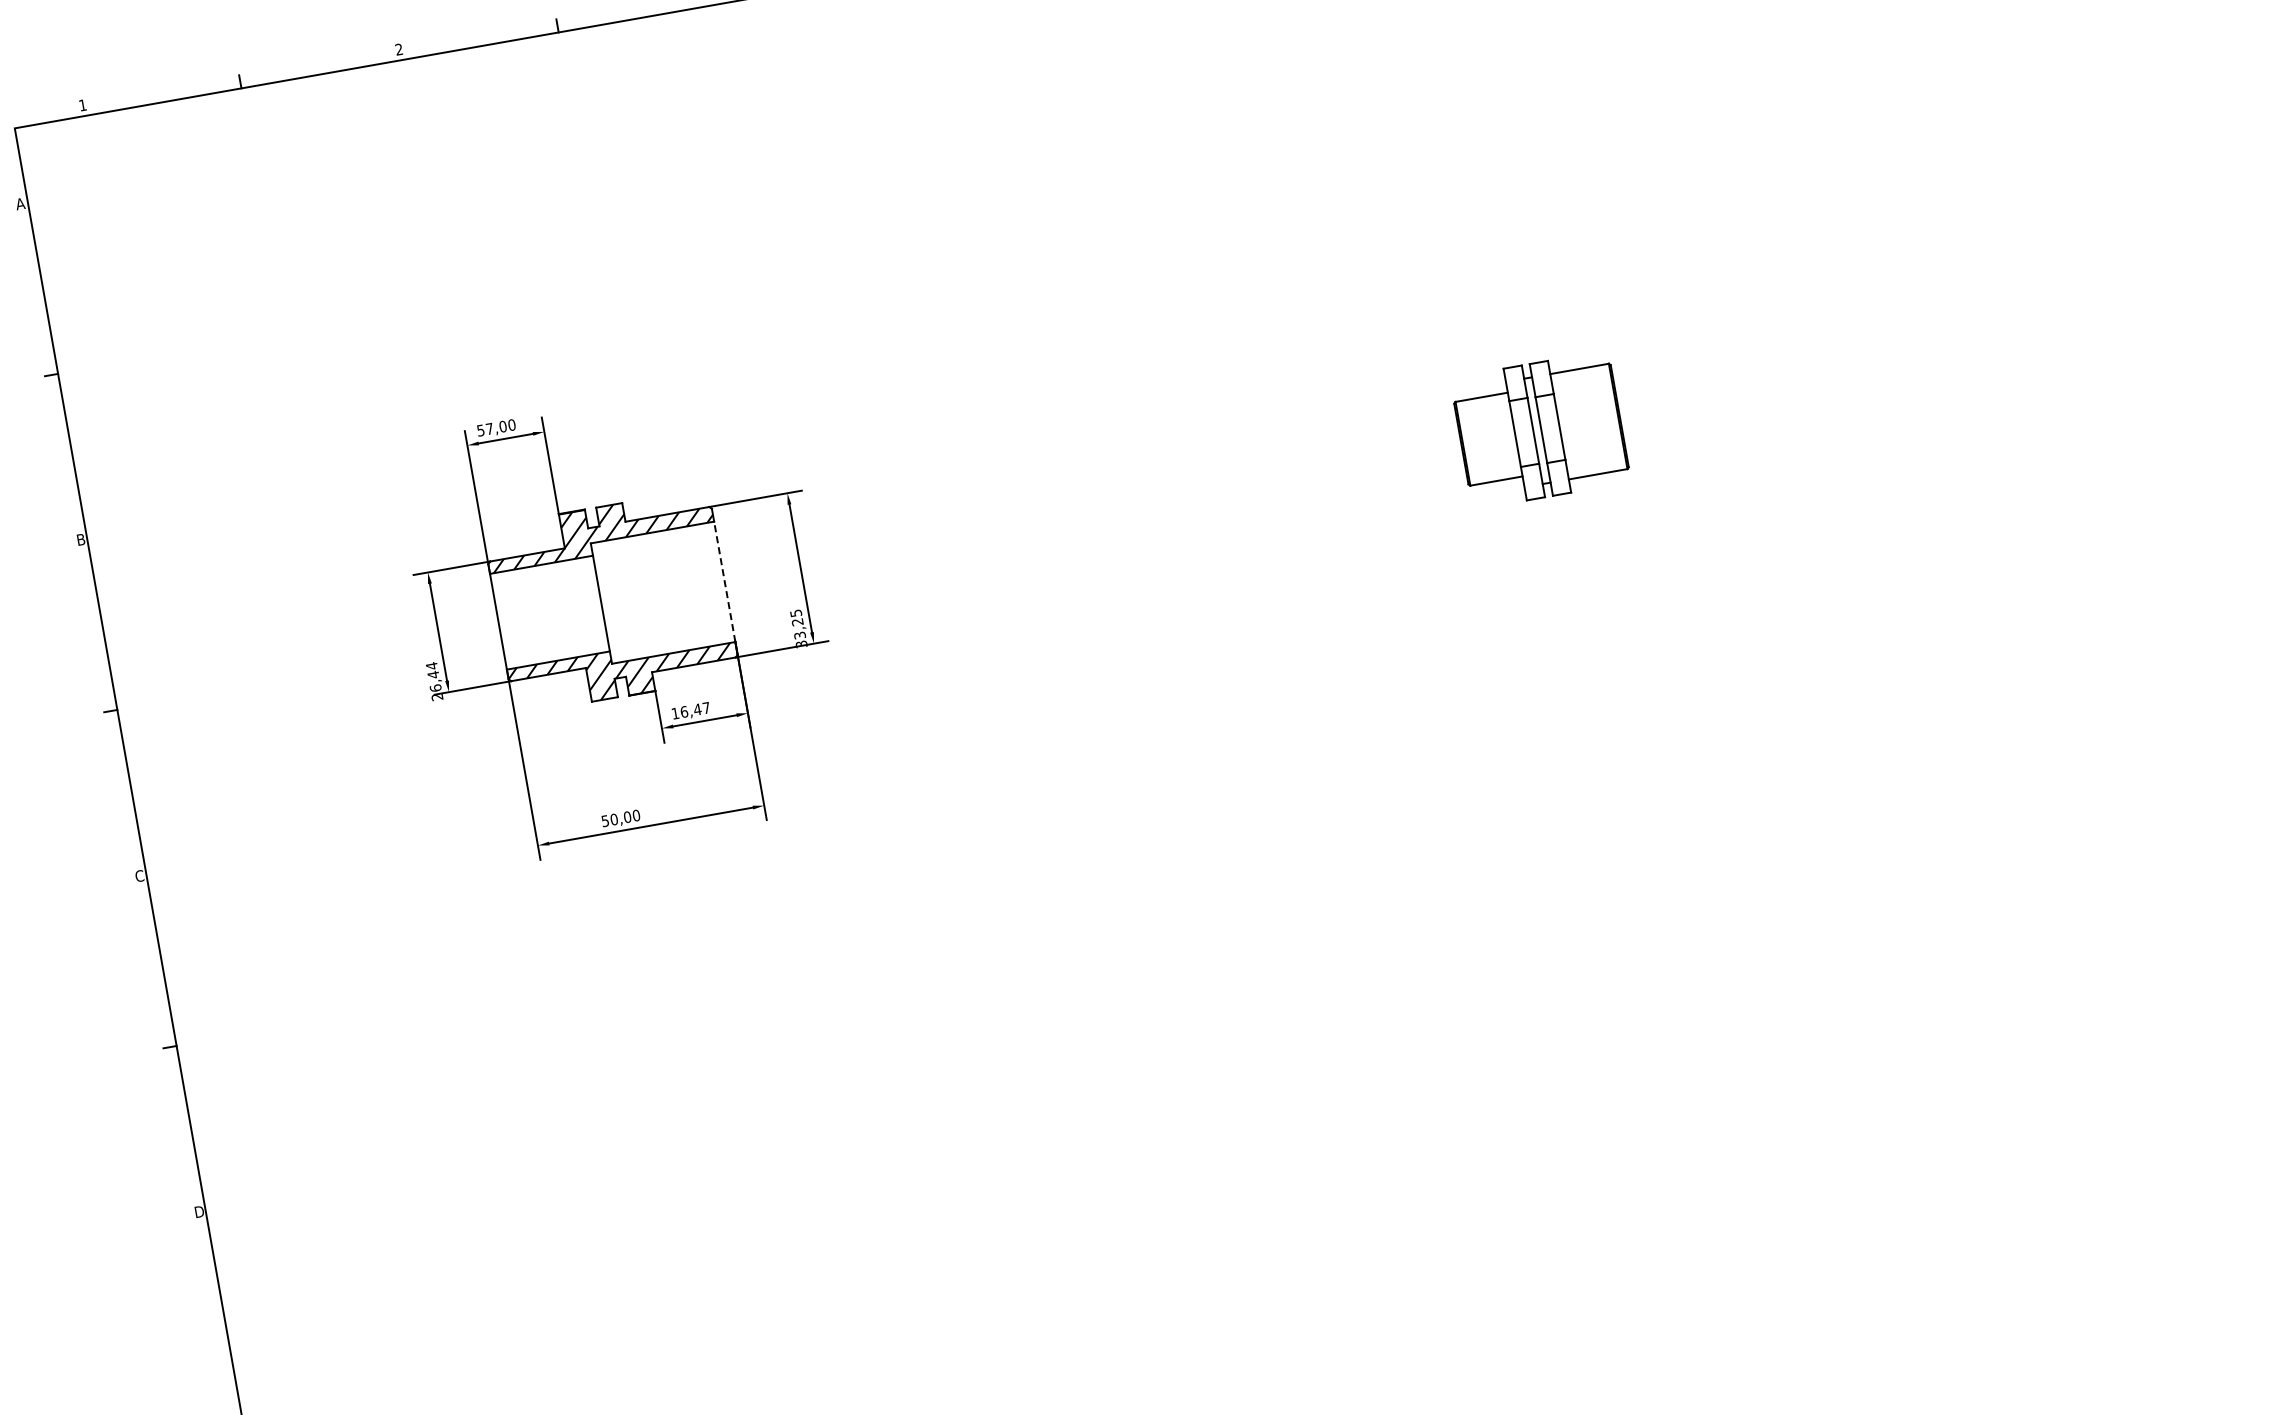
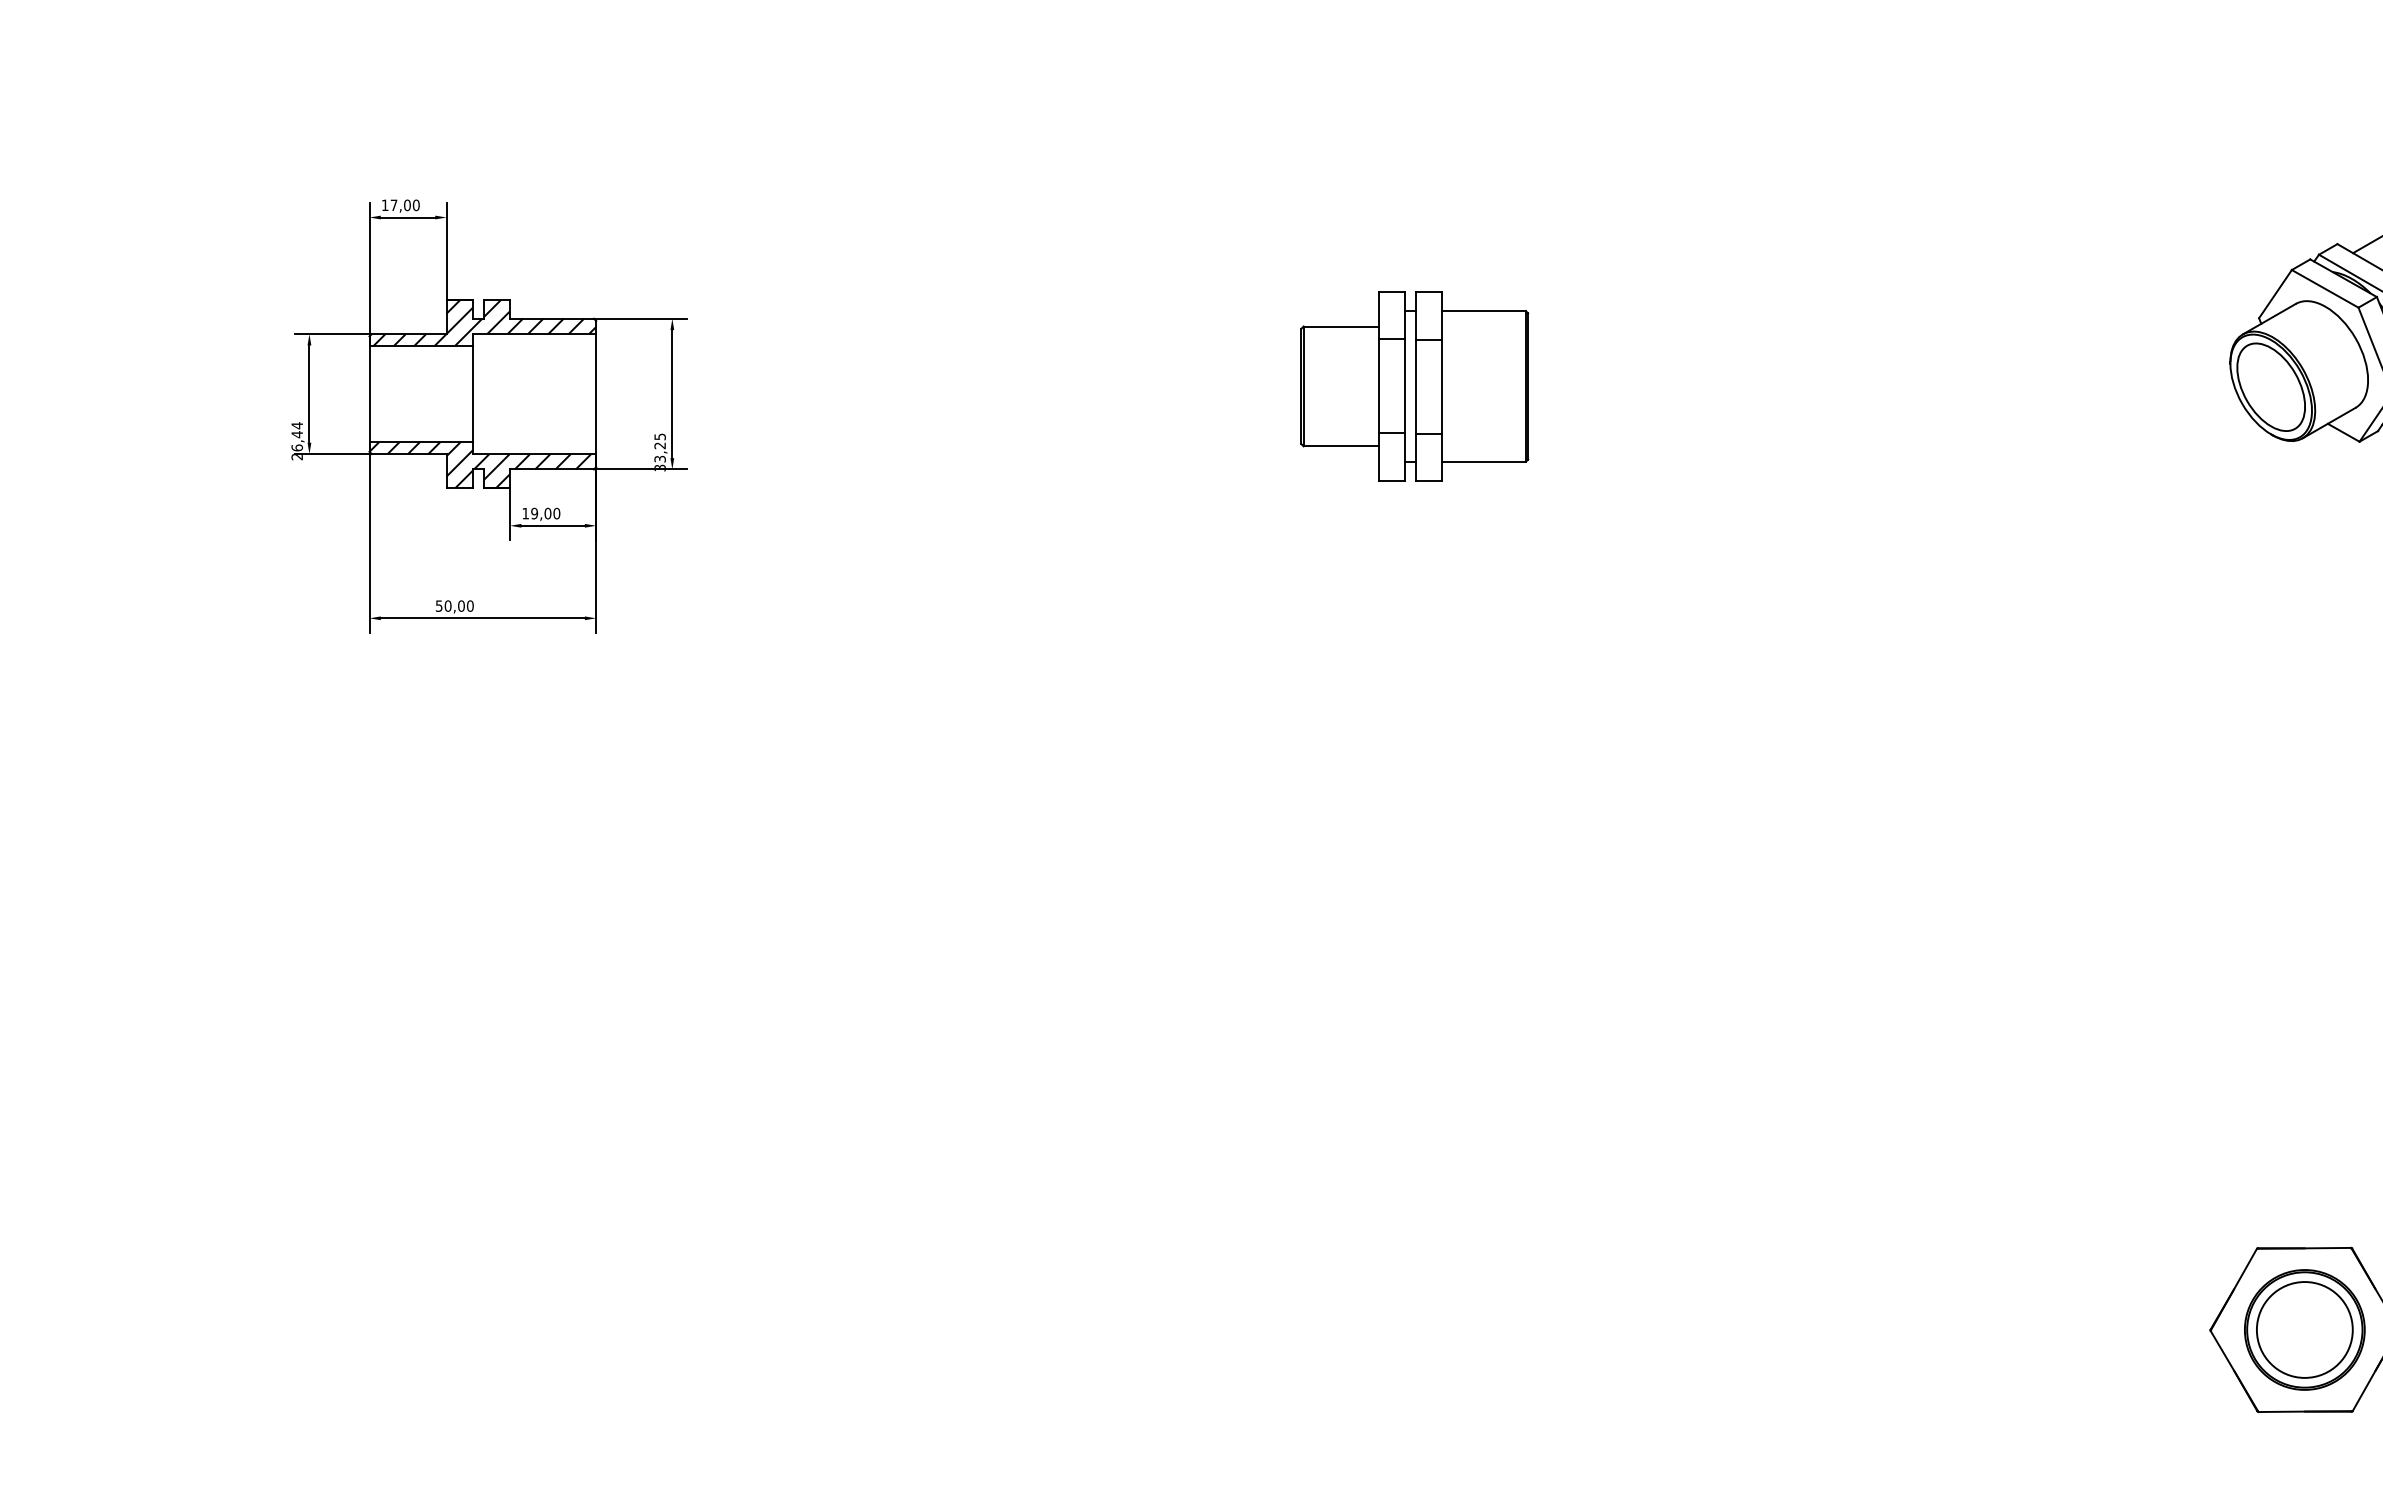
text: (480, 430) -> (384, 205), 57,00 -> 17,00
part: (1540, 430) -> (1414, 386), size x1.43
line: (724, 581) -> (596, 393), dashed -> solid
text: (695, 709) -> (545, 513), 16,47 -> 19,00

